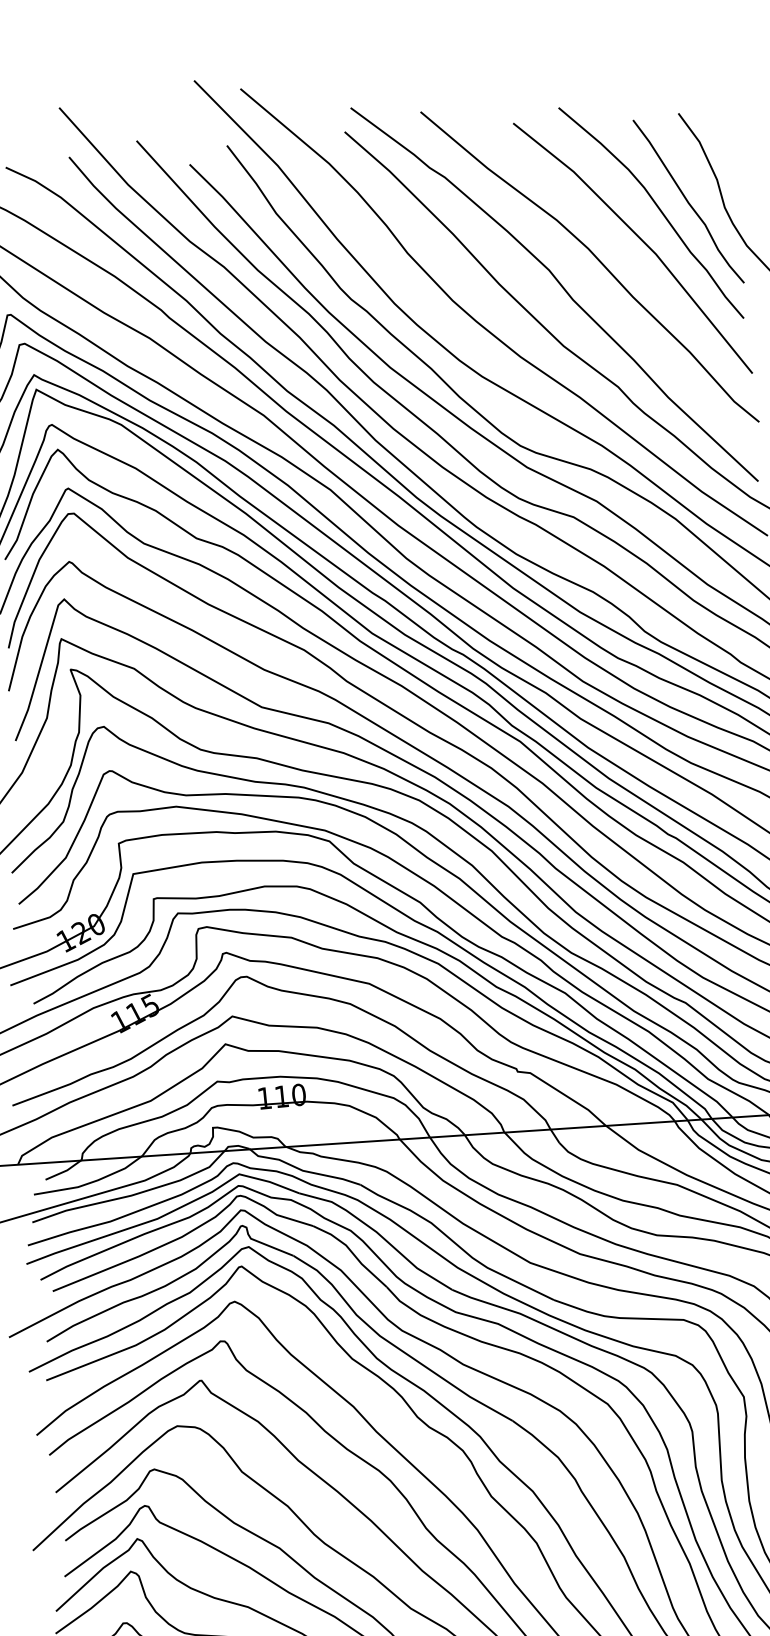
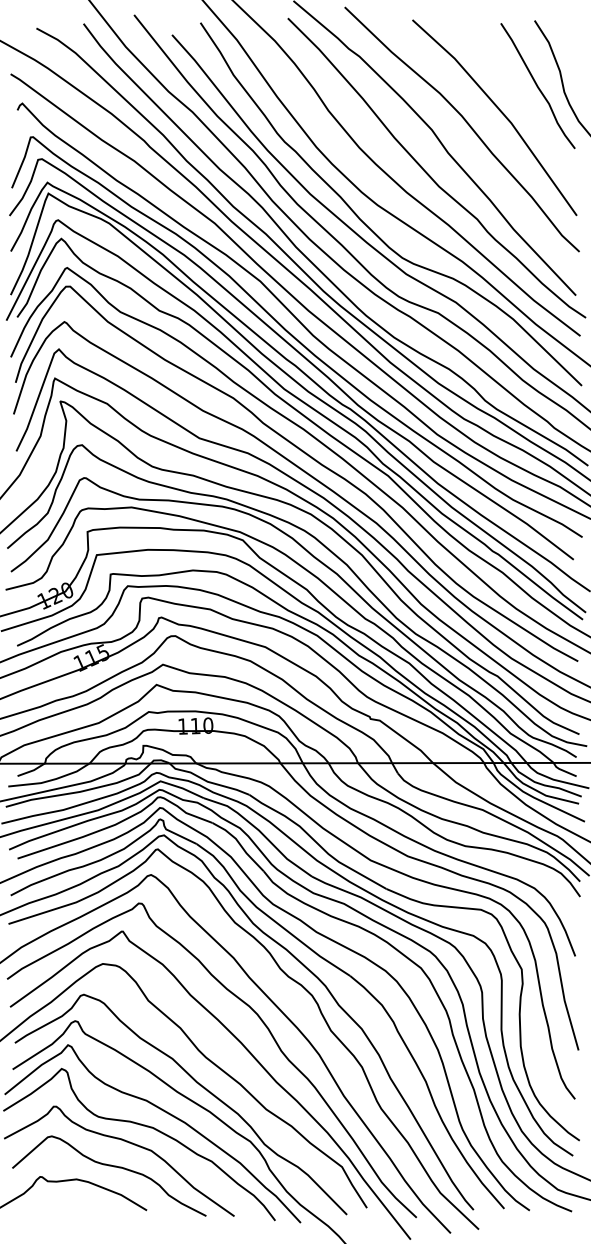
curve: (657, 208) -> (514, 89), removed

